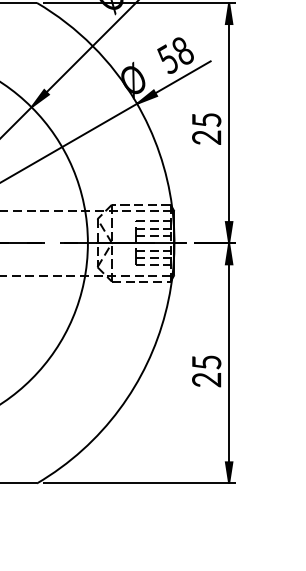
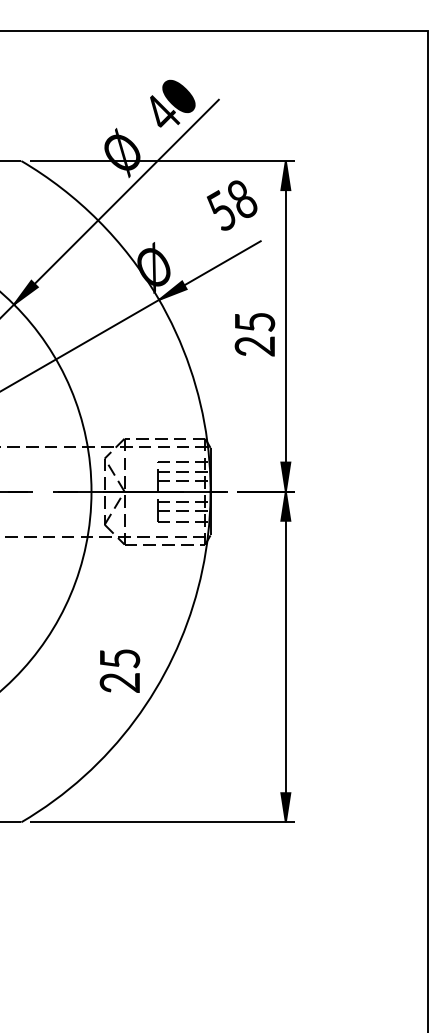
text: (175, 55) -> (231, 205), moved
text: (206, 370) -> (119, 670), moved

